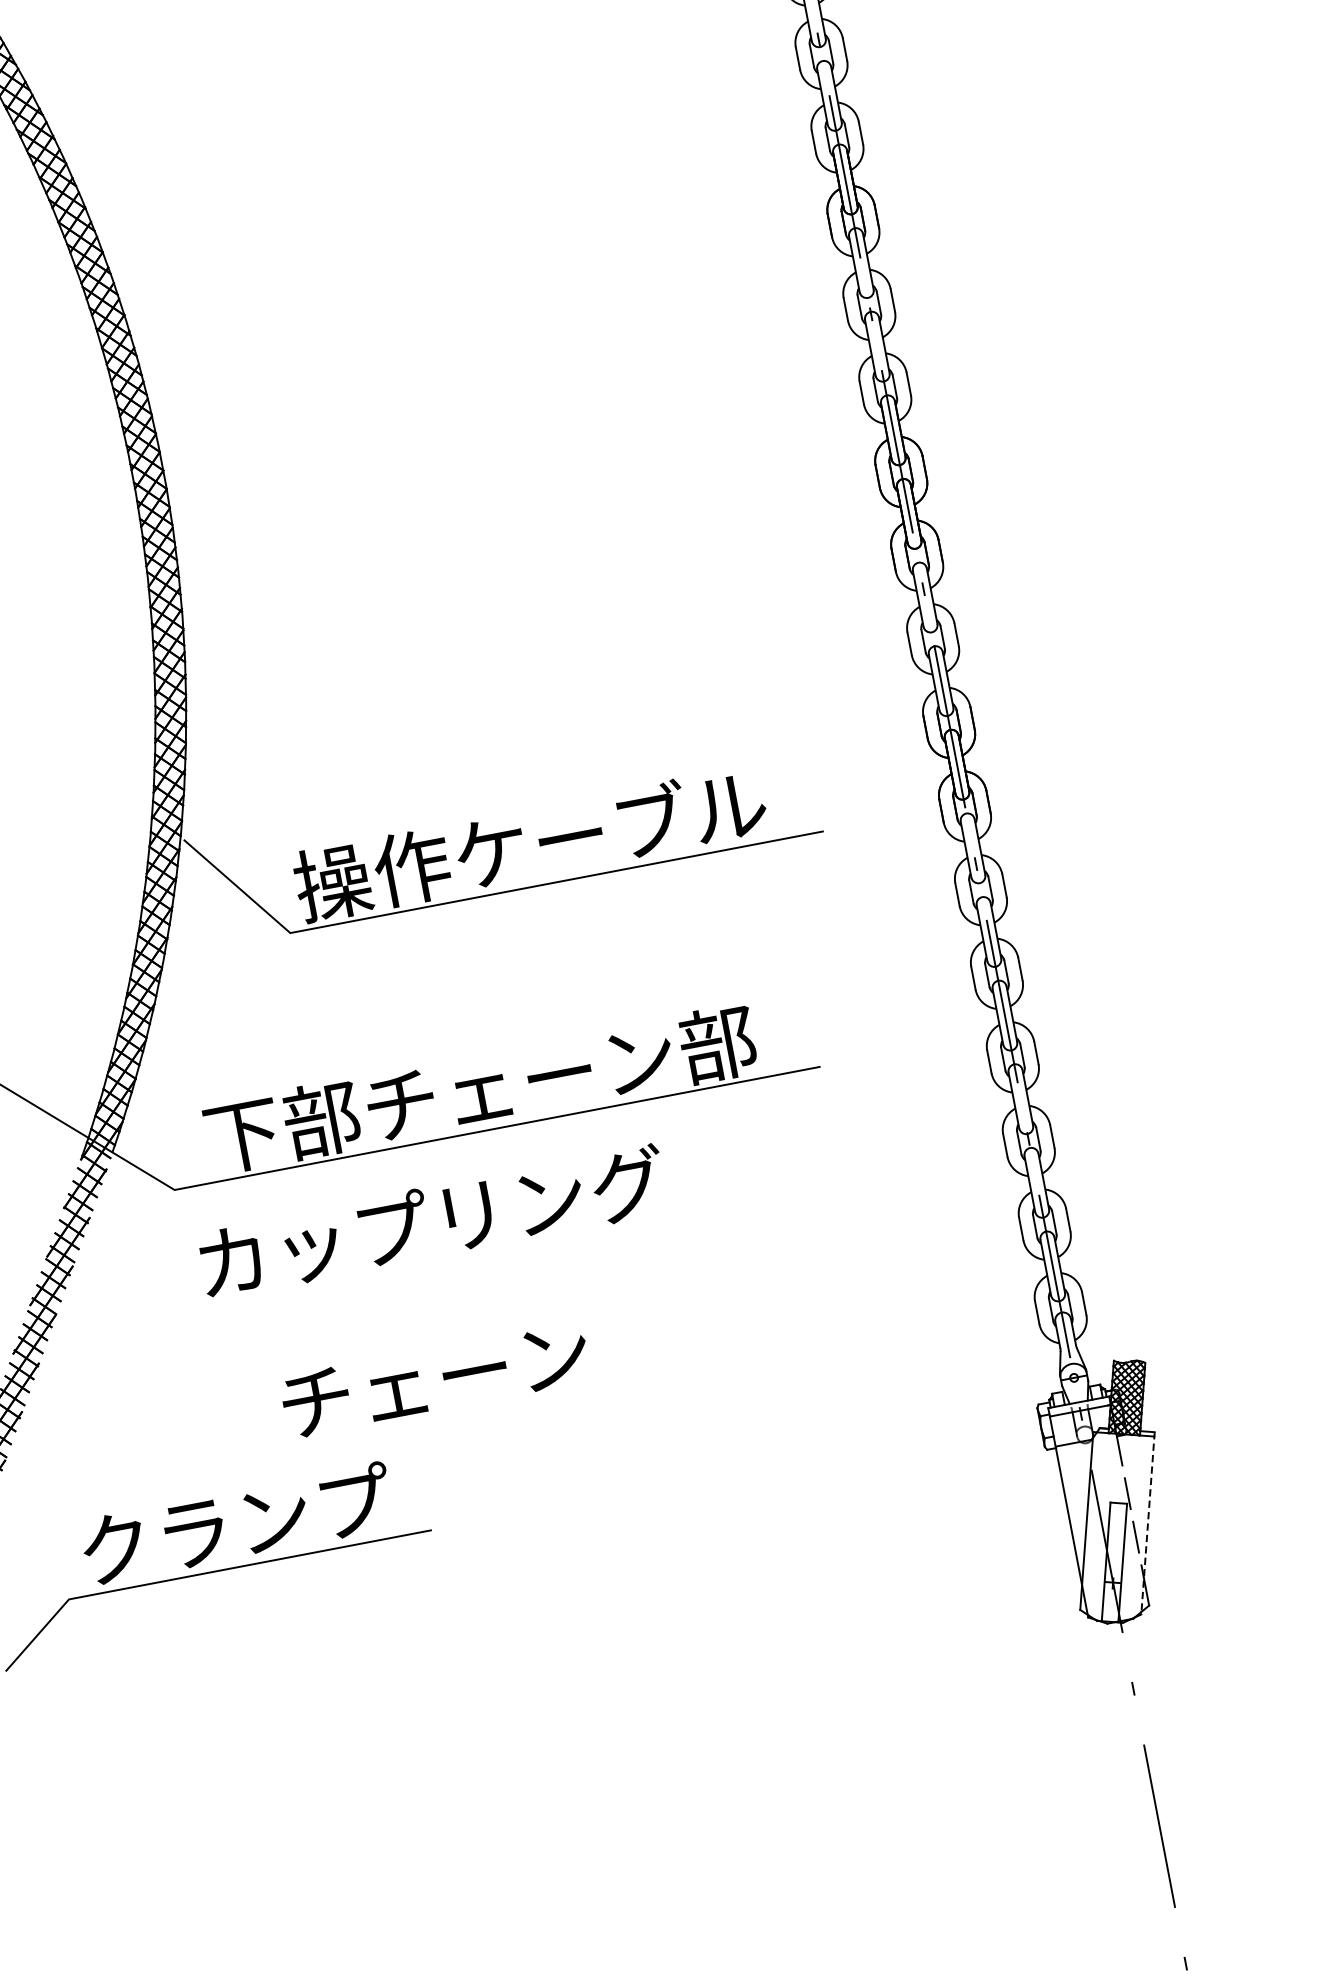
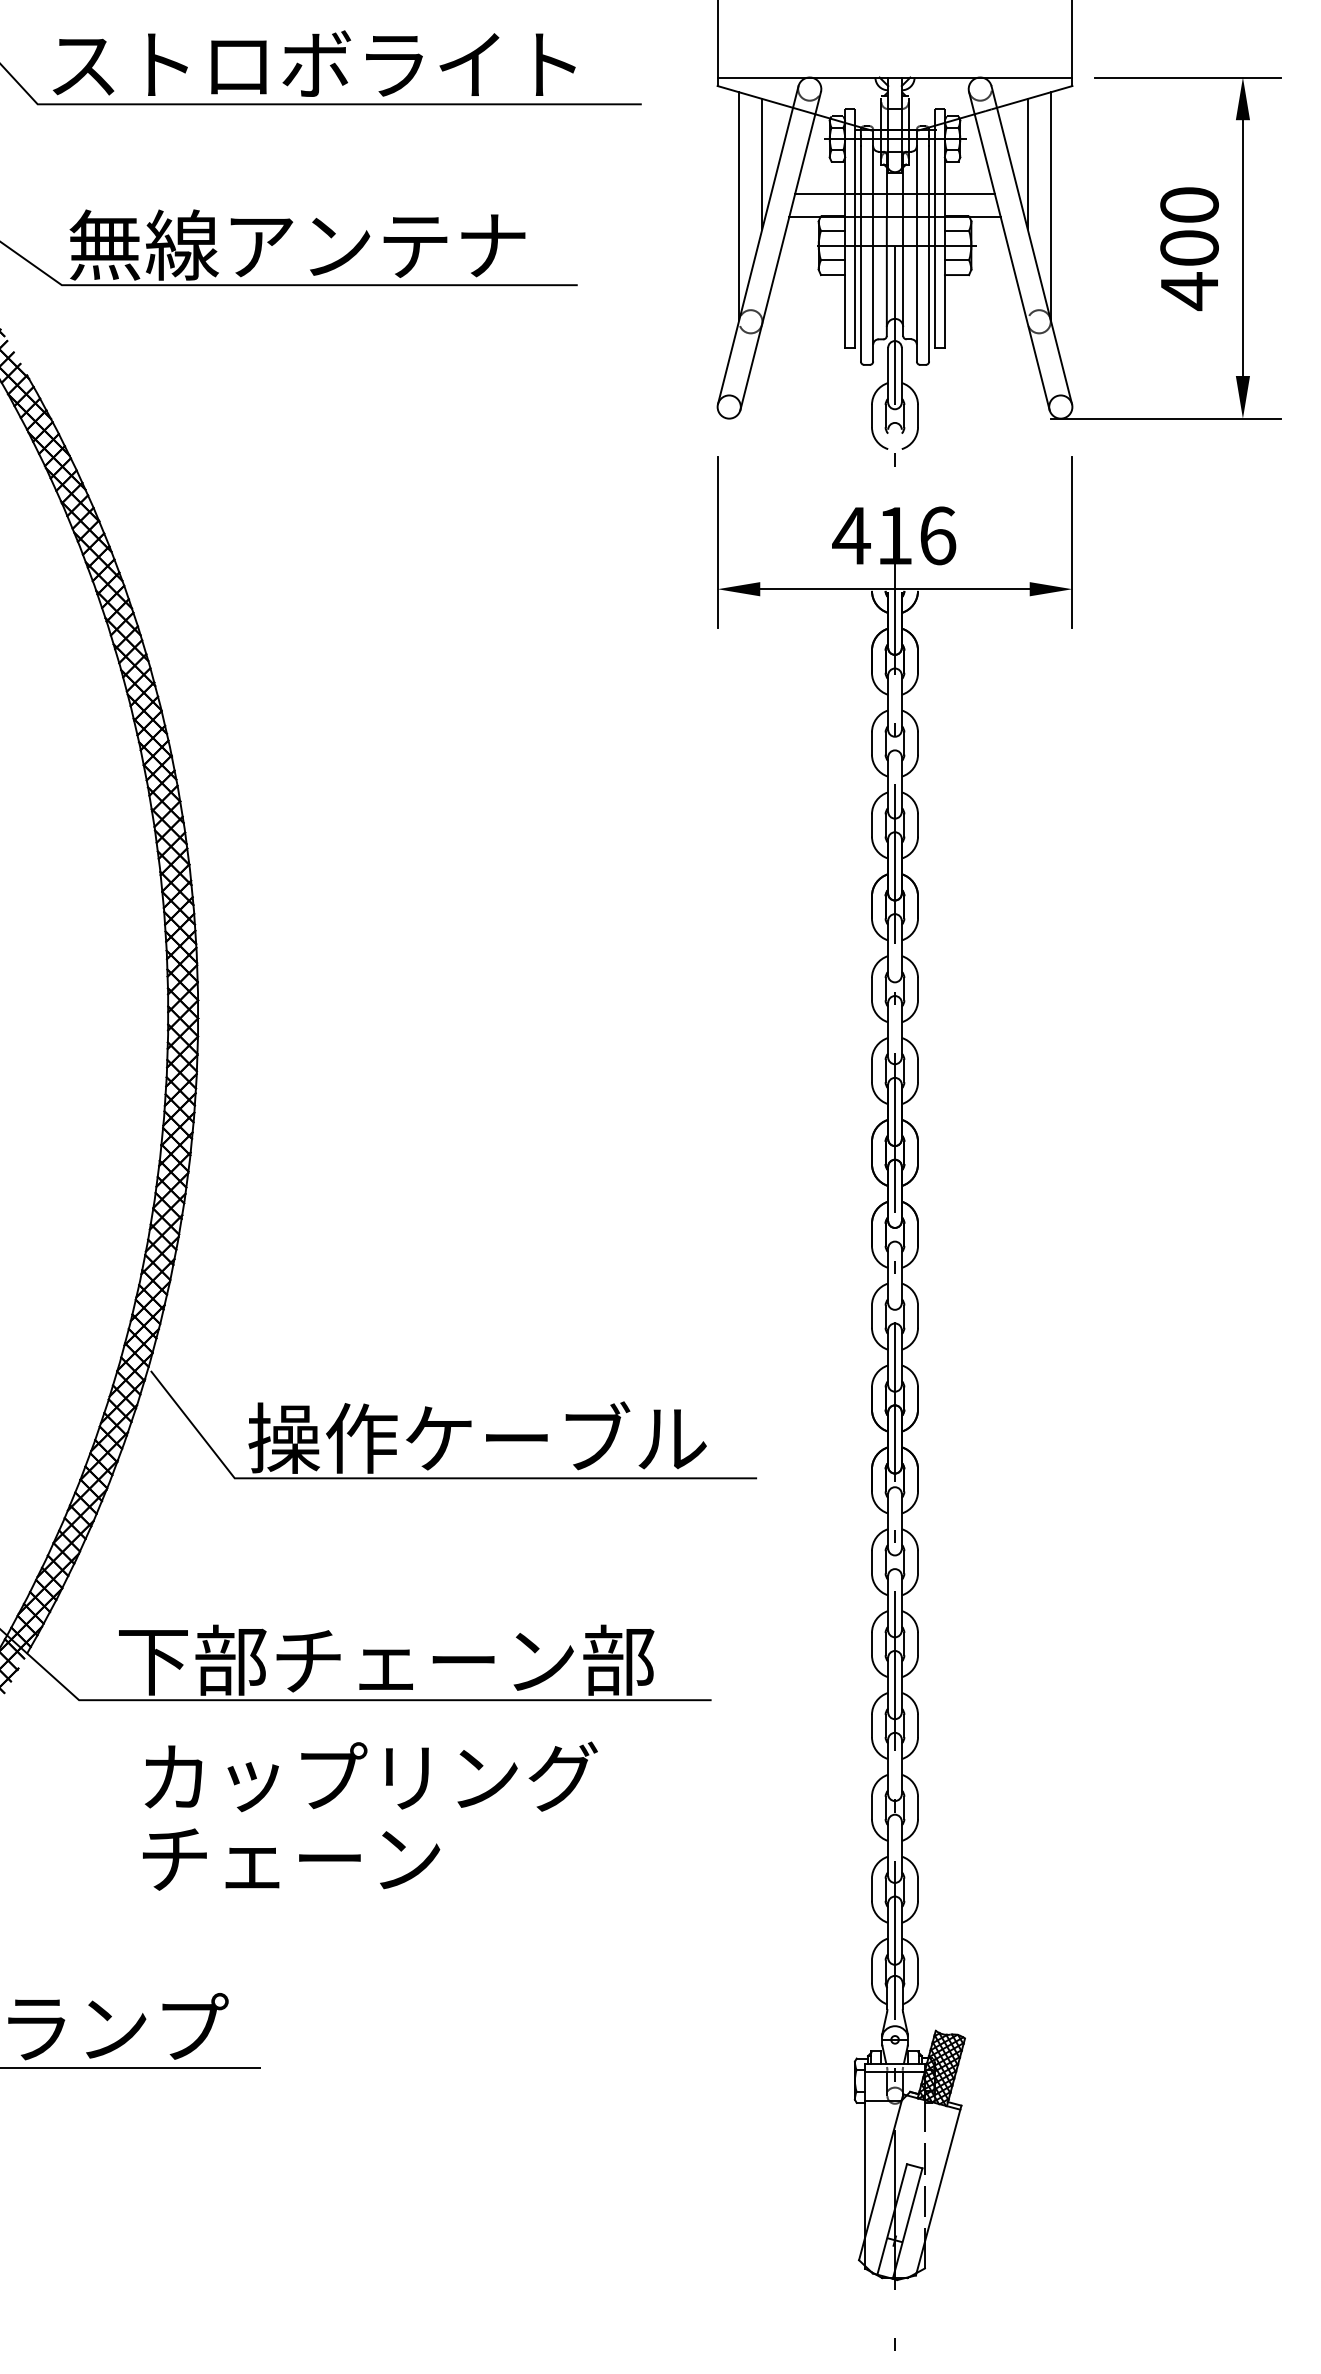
text: (431, 1221) -> (370, 1776), moved
text: (435, 1379) -> (291, 1859), moved
line: (1147, 1523) -> (938, 2190), dashed -> solid

